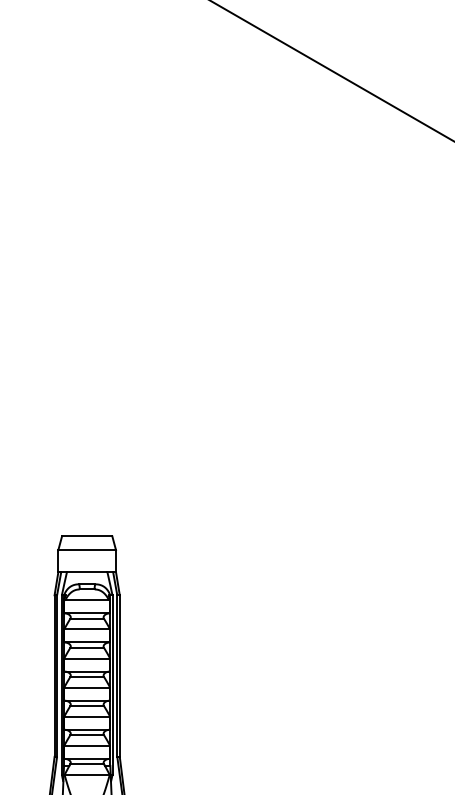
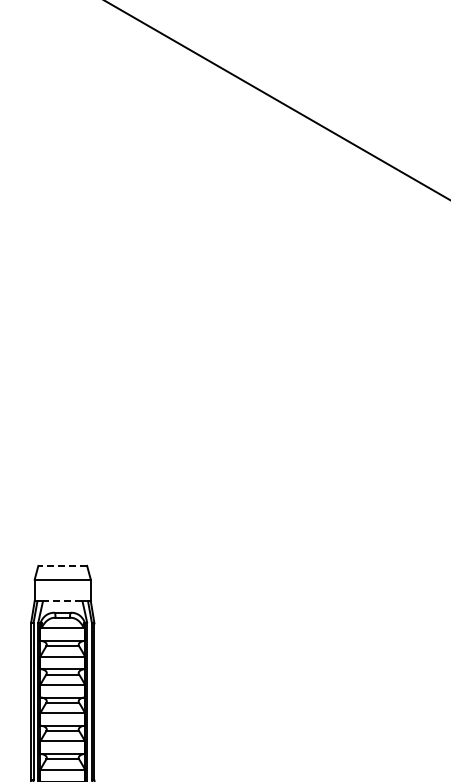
line: (86, 535) -> (62, 565), solid -> dashed
line: (86, 572) -> (62, 601), solid -> dashed

